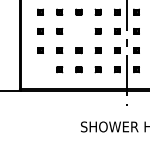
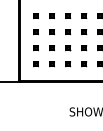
part: (78, 31) -> (67, 32), added
part: (40, 69) -> (35, 63), added

